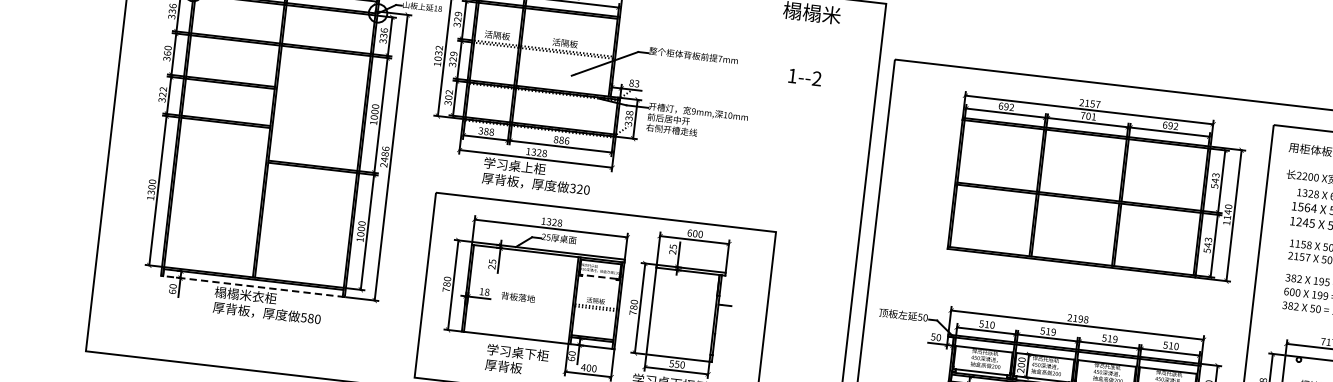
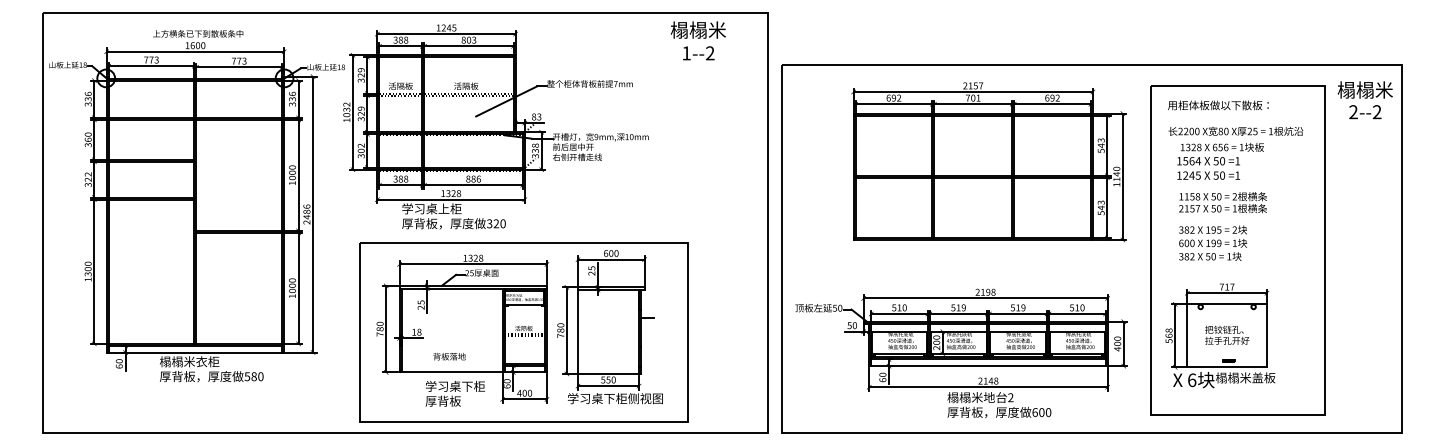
text: (804, 77) -> (698, 53), moved
line: (599, 277) -> (524, 305), dashed -> solid
line: (253, 286) -> (195, 352), dashed -> solid
text: (518, 297) -> (449, 356), moved

